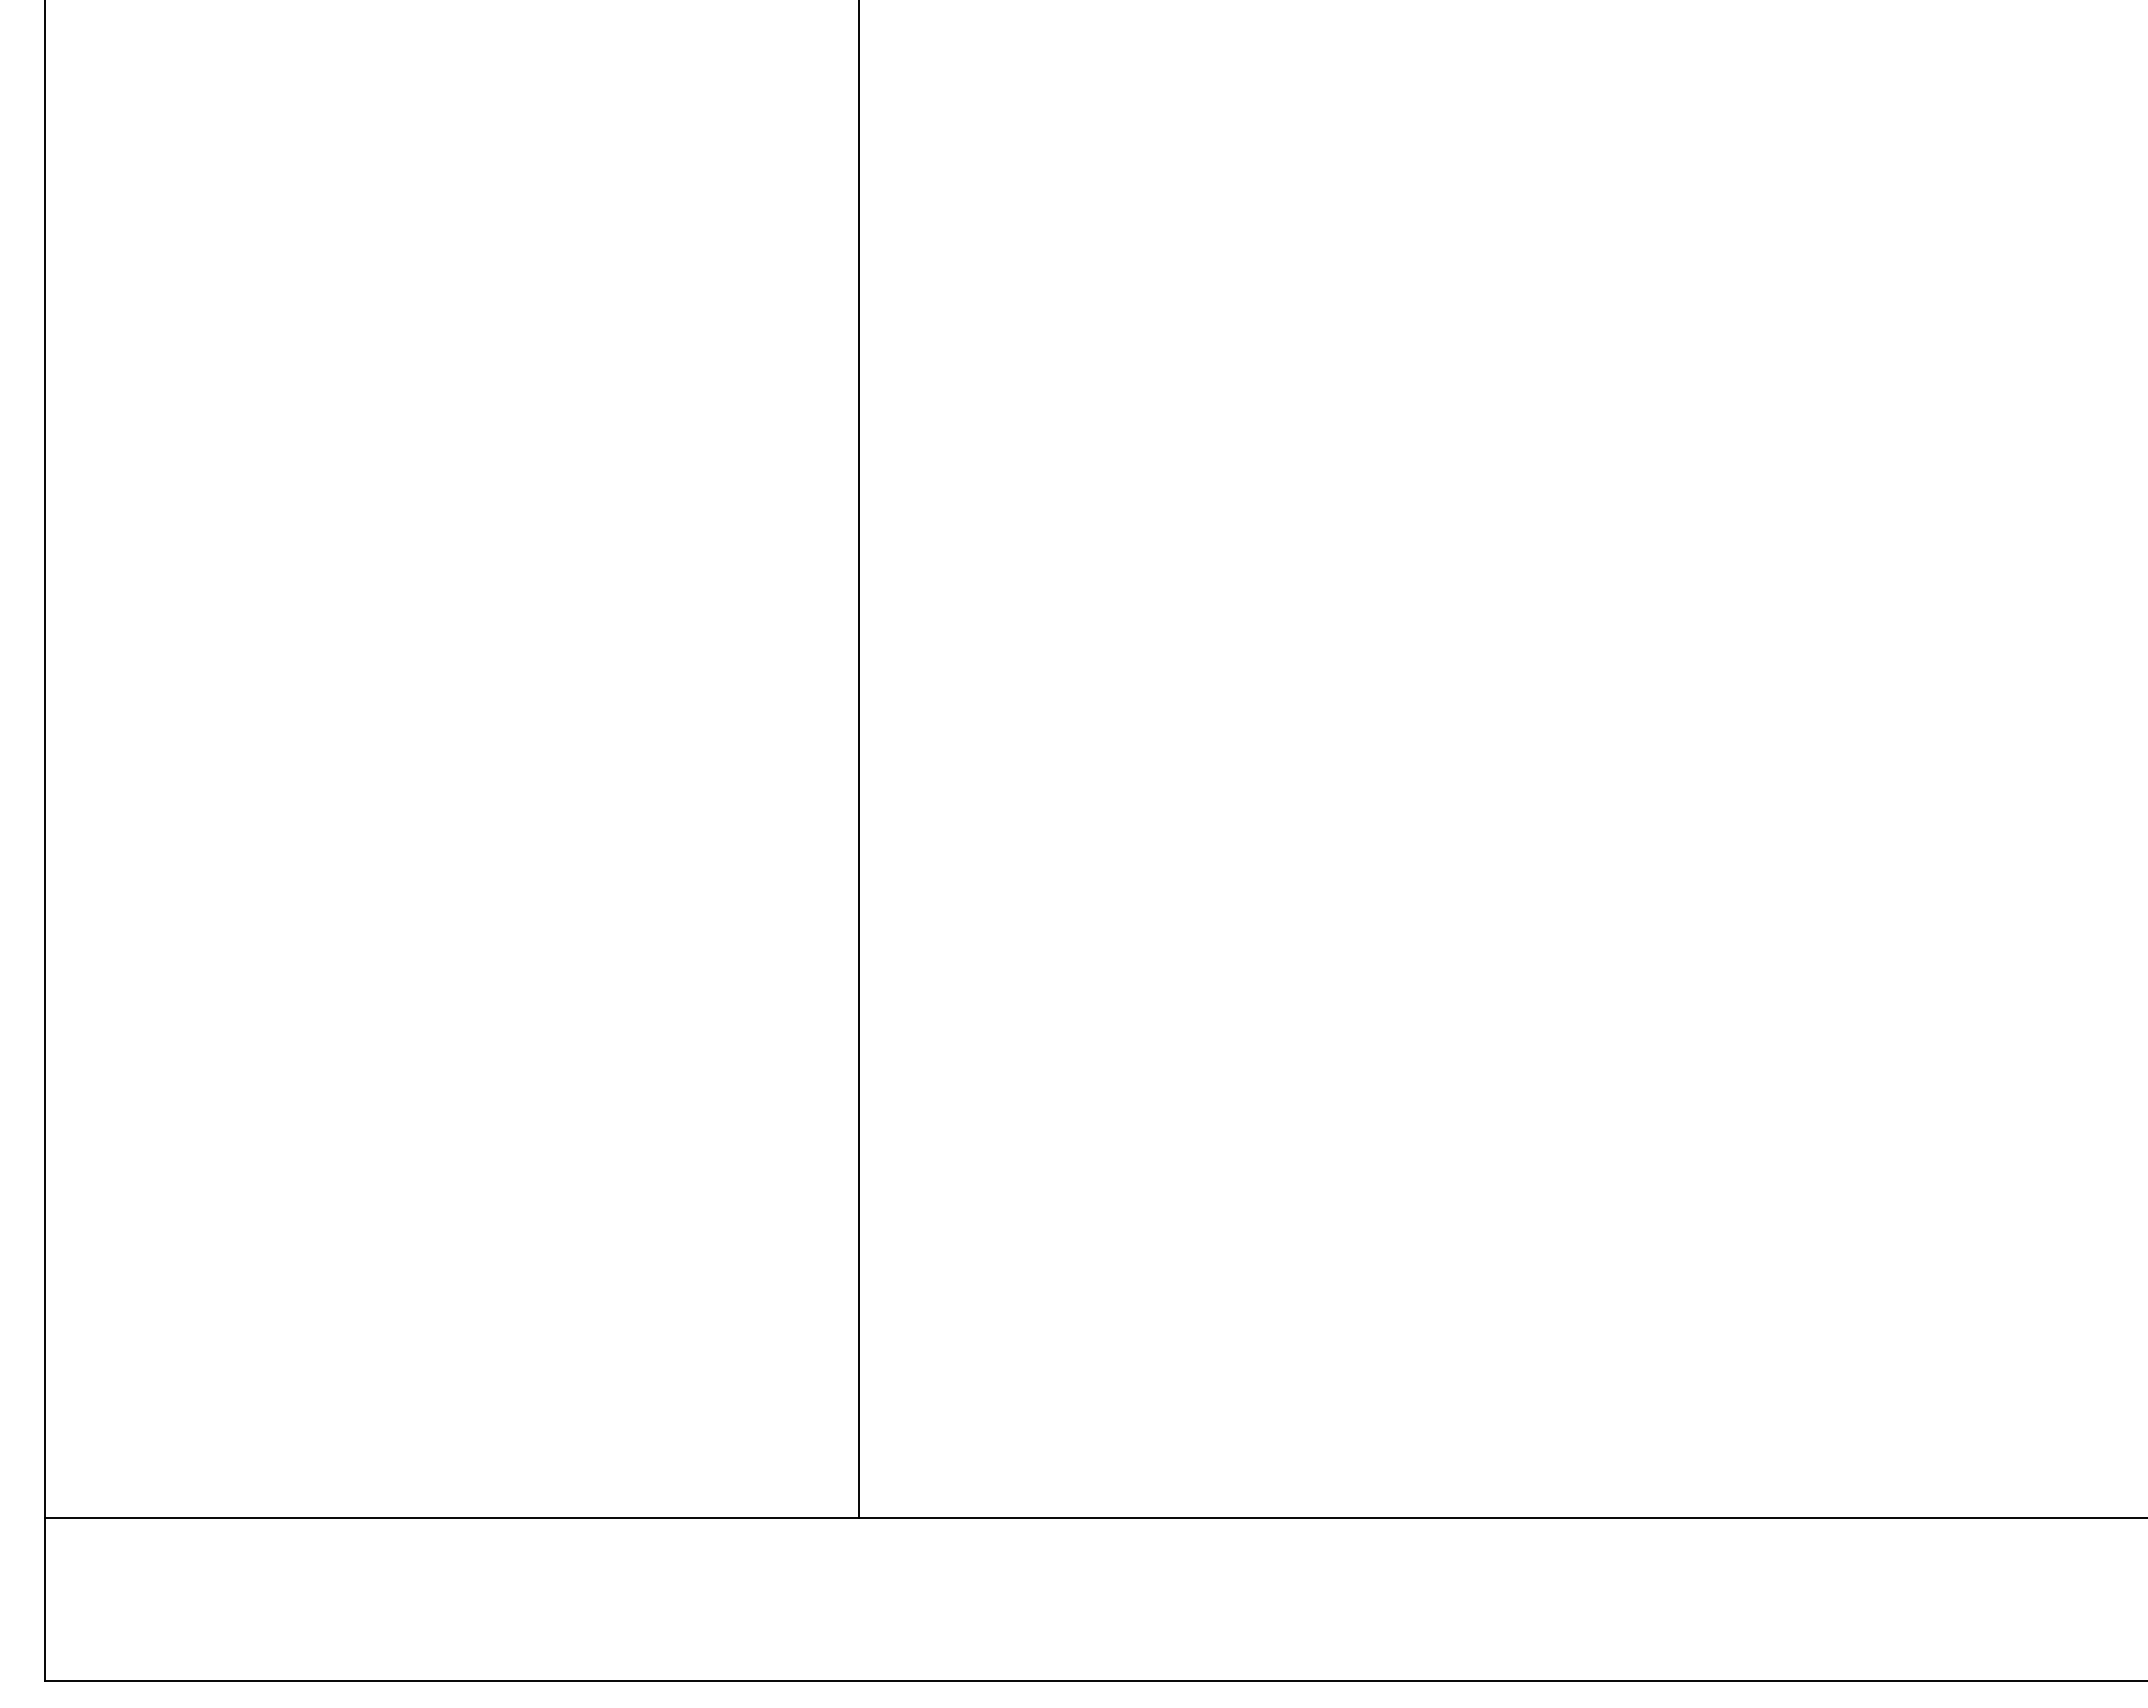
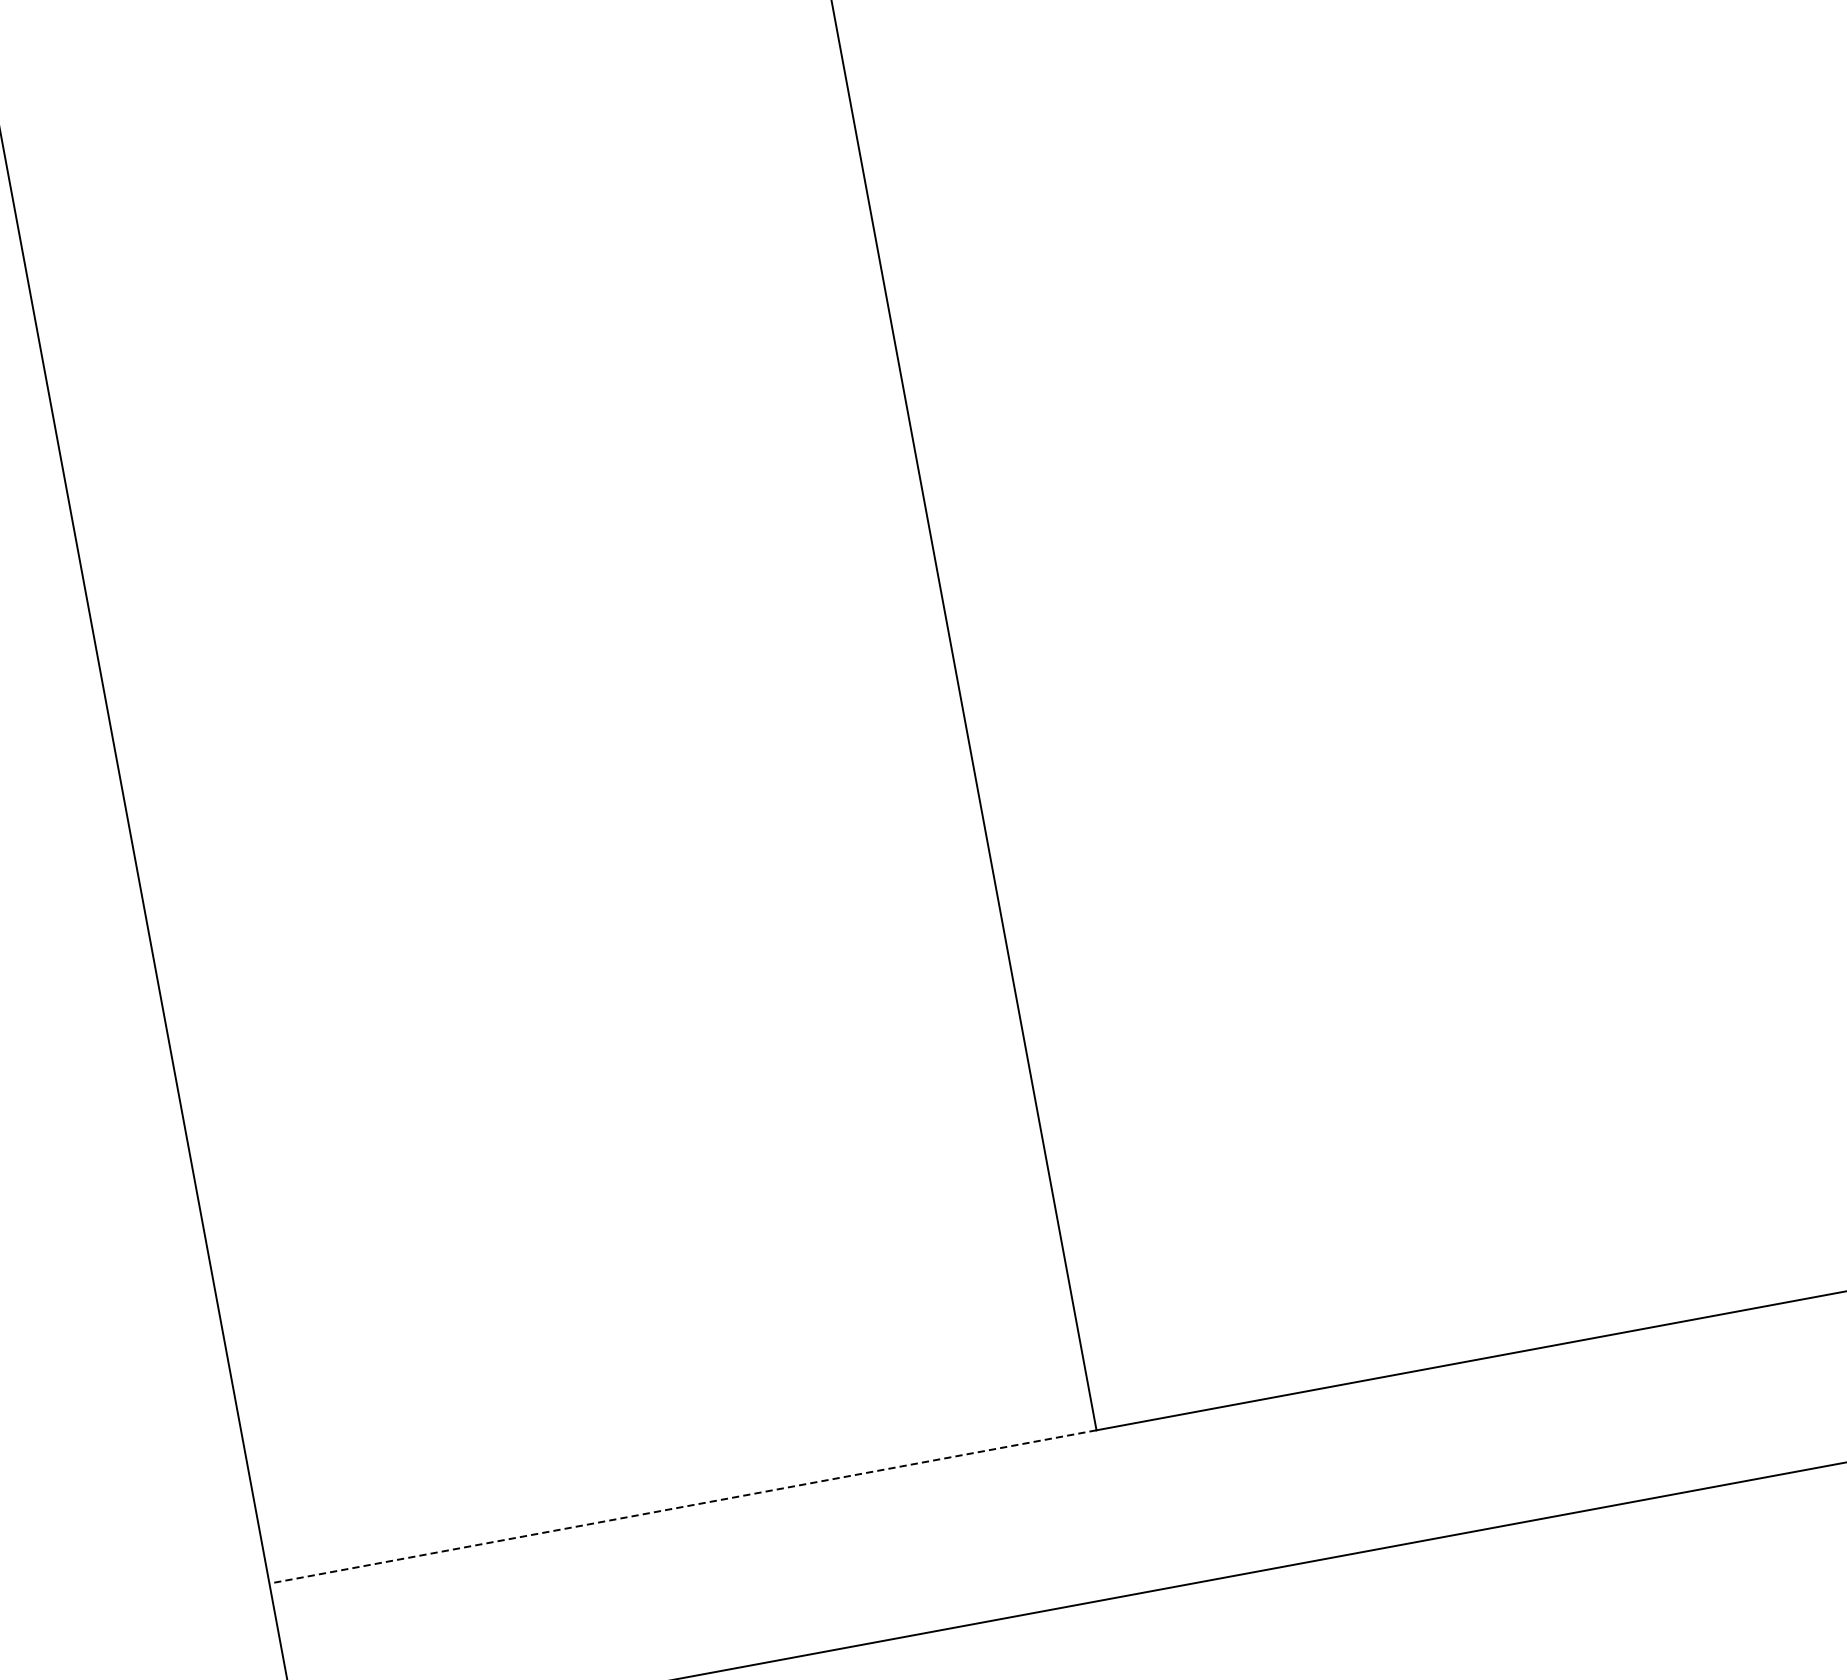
line: (451, 1517) -> (682, 1506), solid -> dashed

